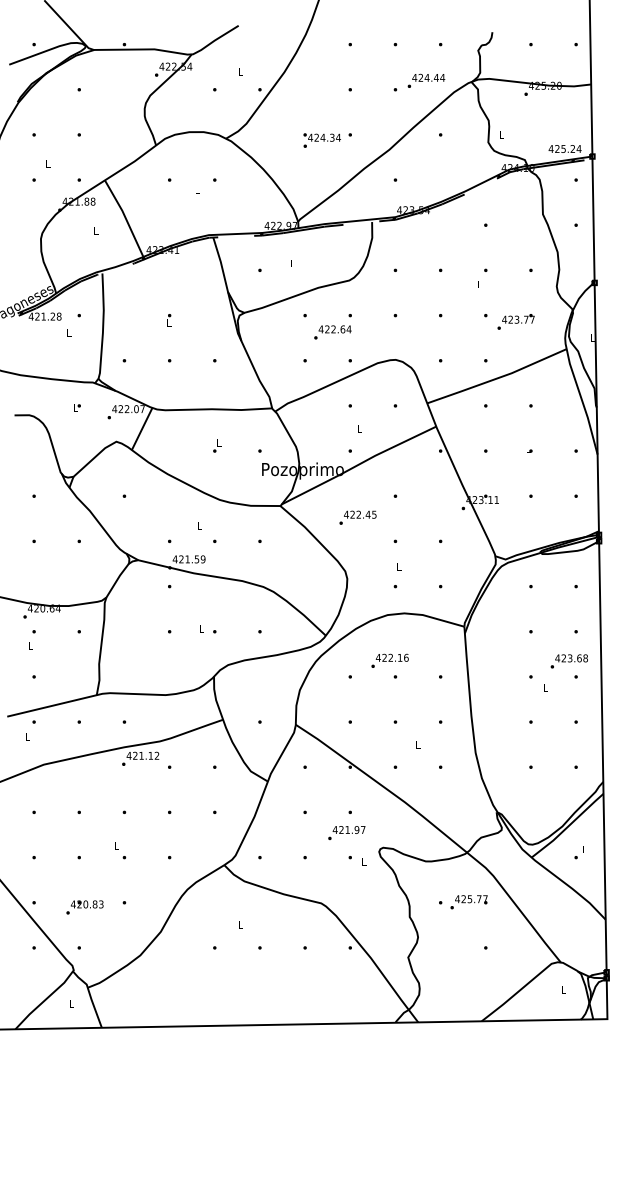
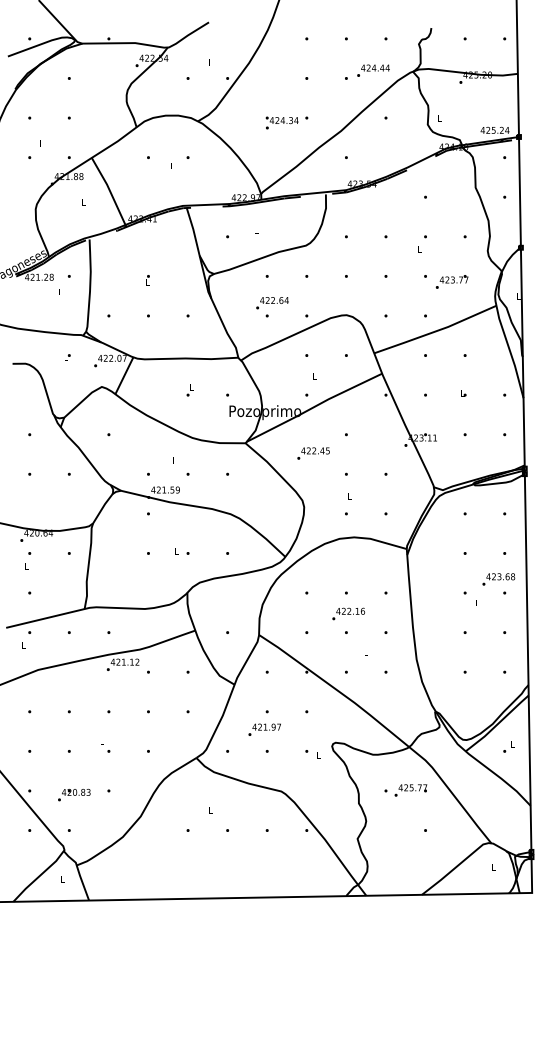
text: (332, 332) -> (272, 303), moved
text: (389, 660) -> (348, 613), moved
text: (346, 832) -> (264, 729), moved

